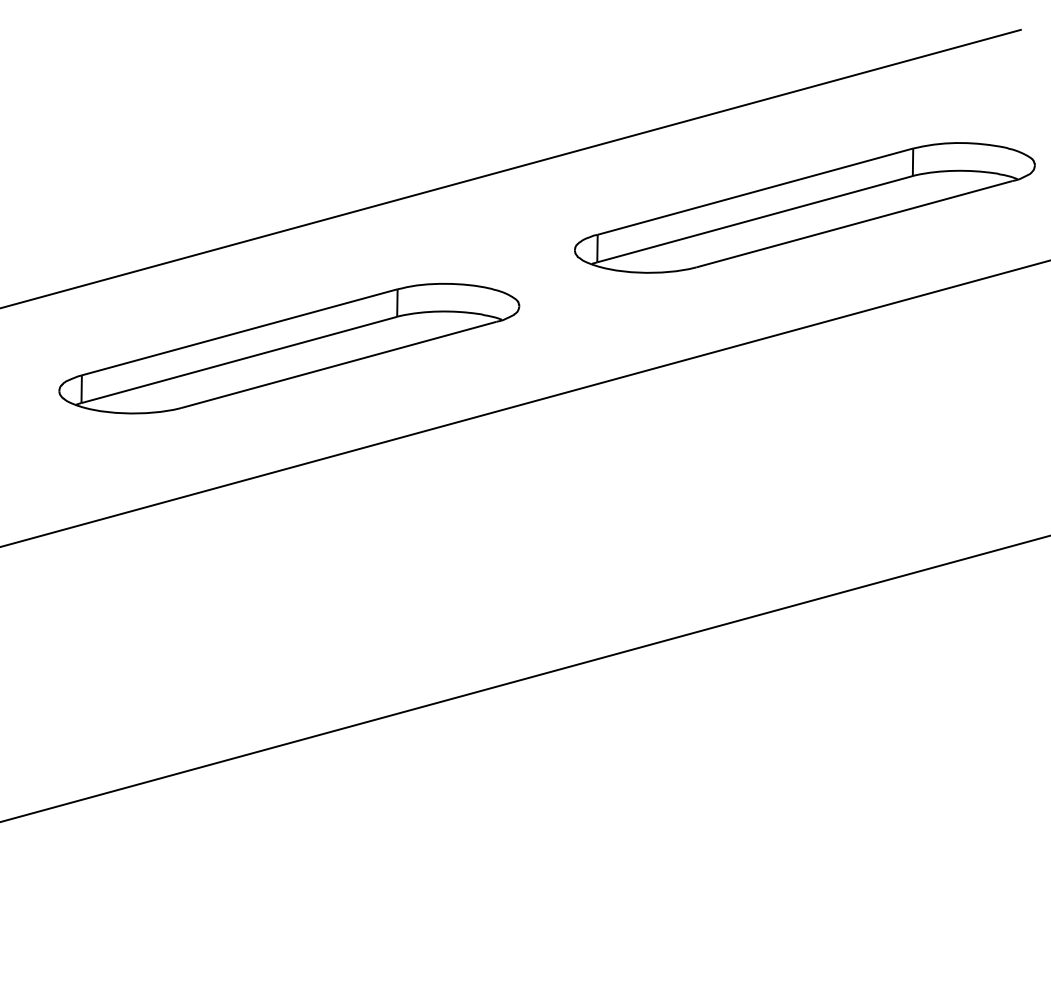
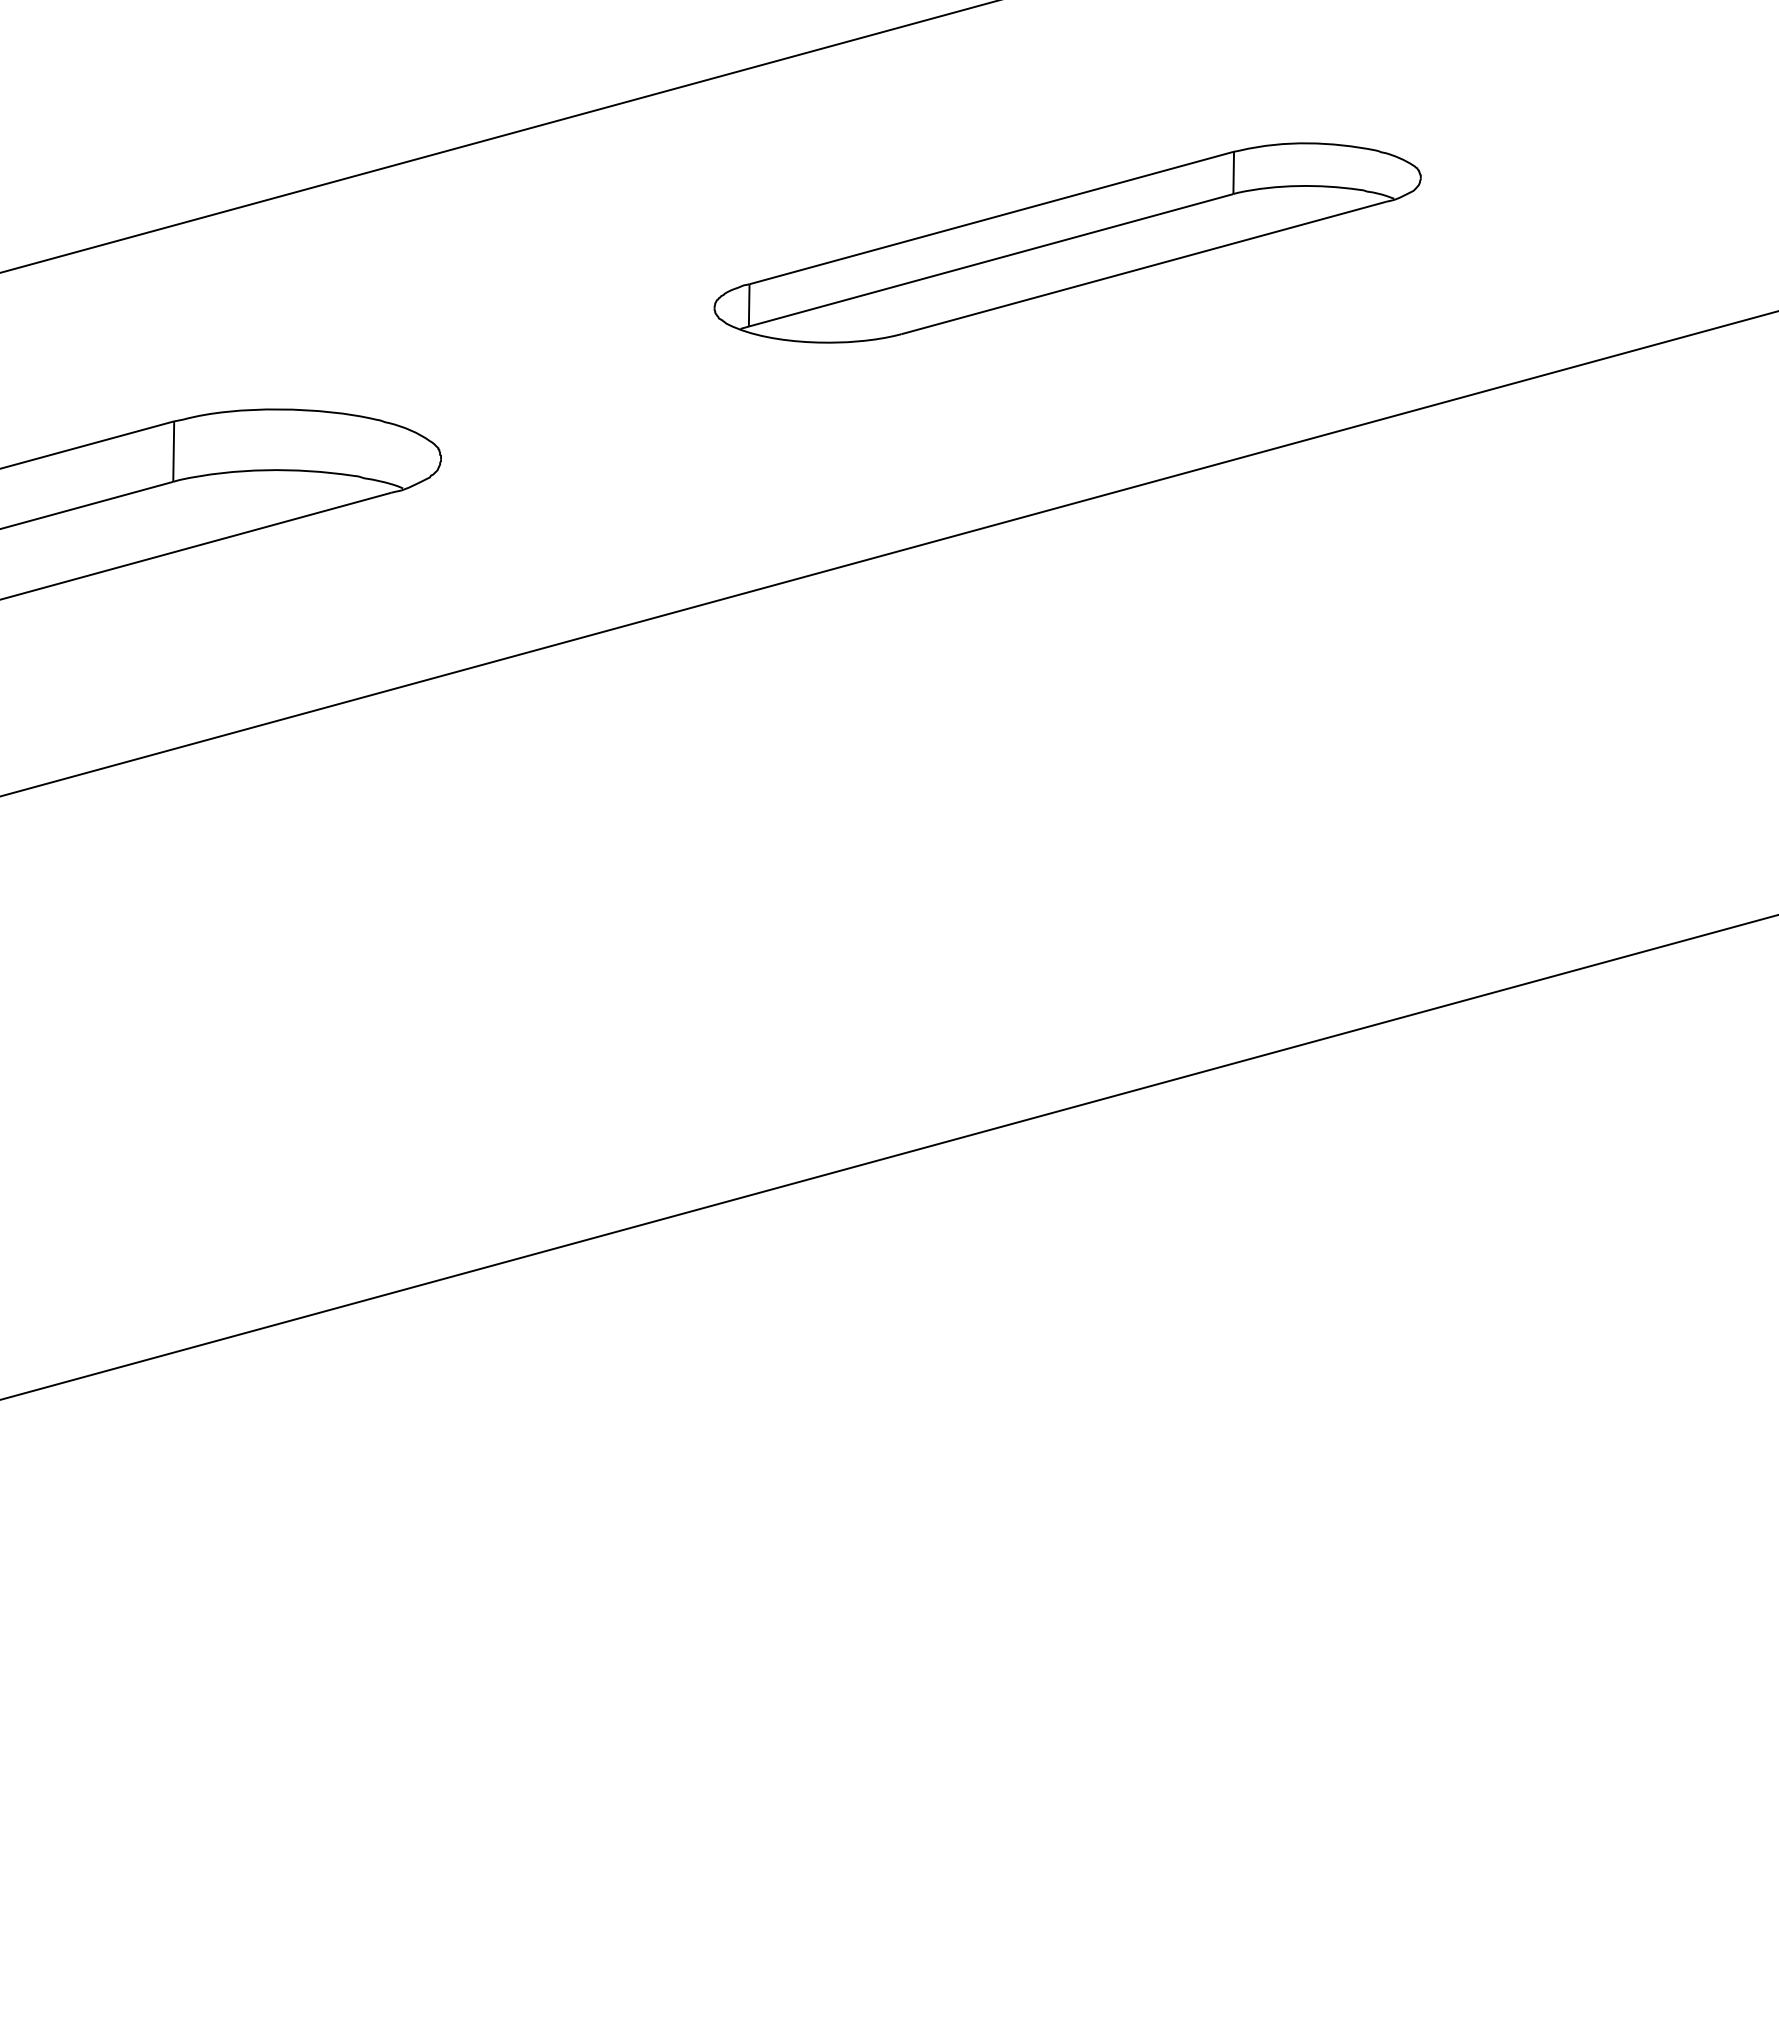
part: (804, 207) -> (1066, 242), size x0.7

